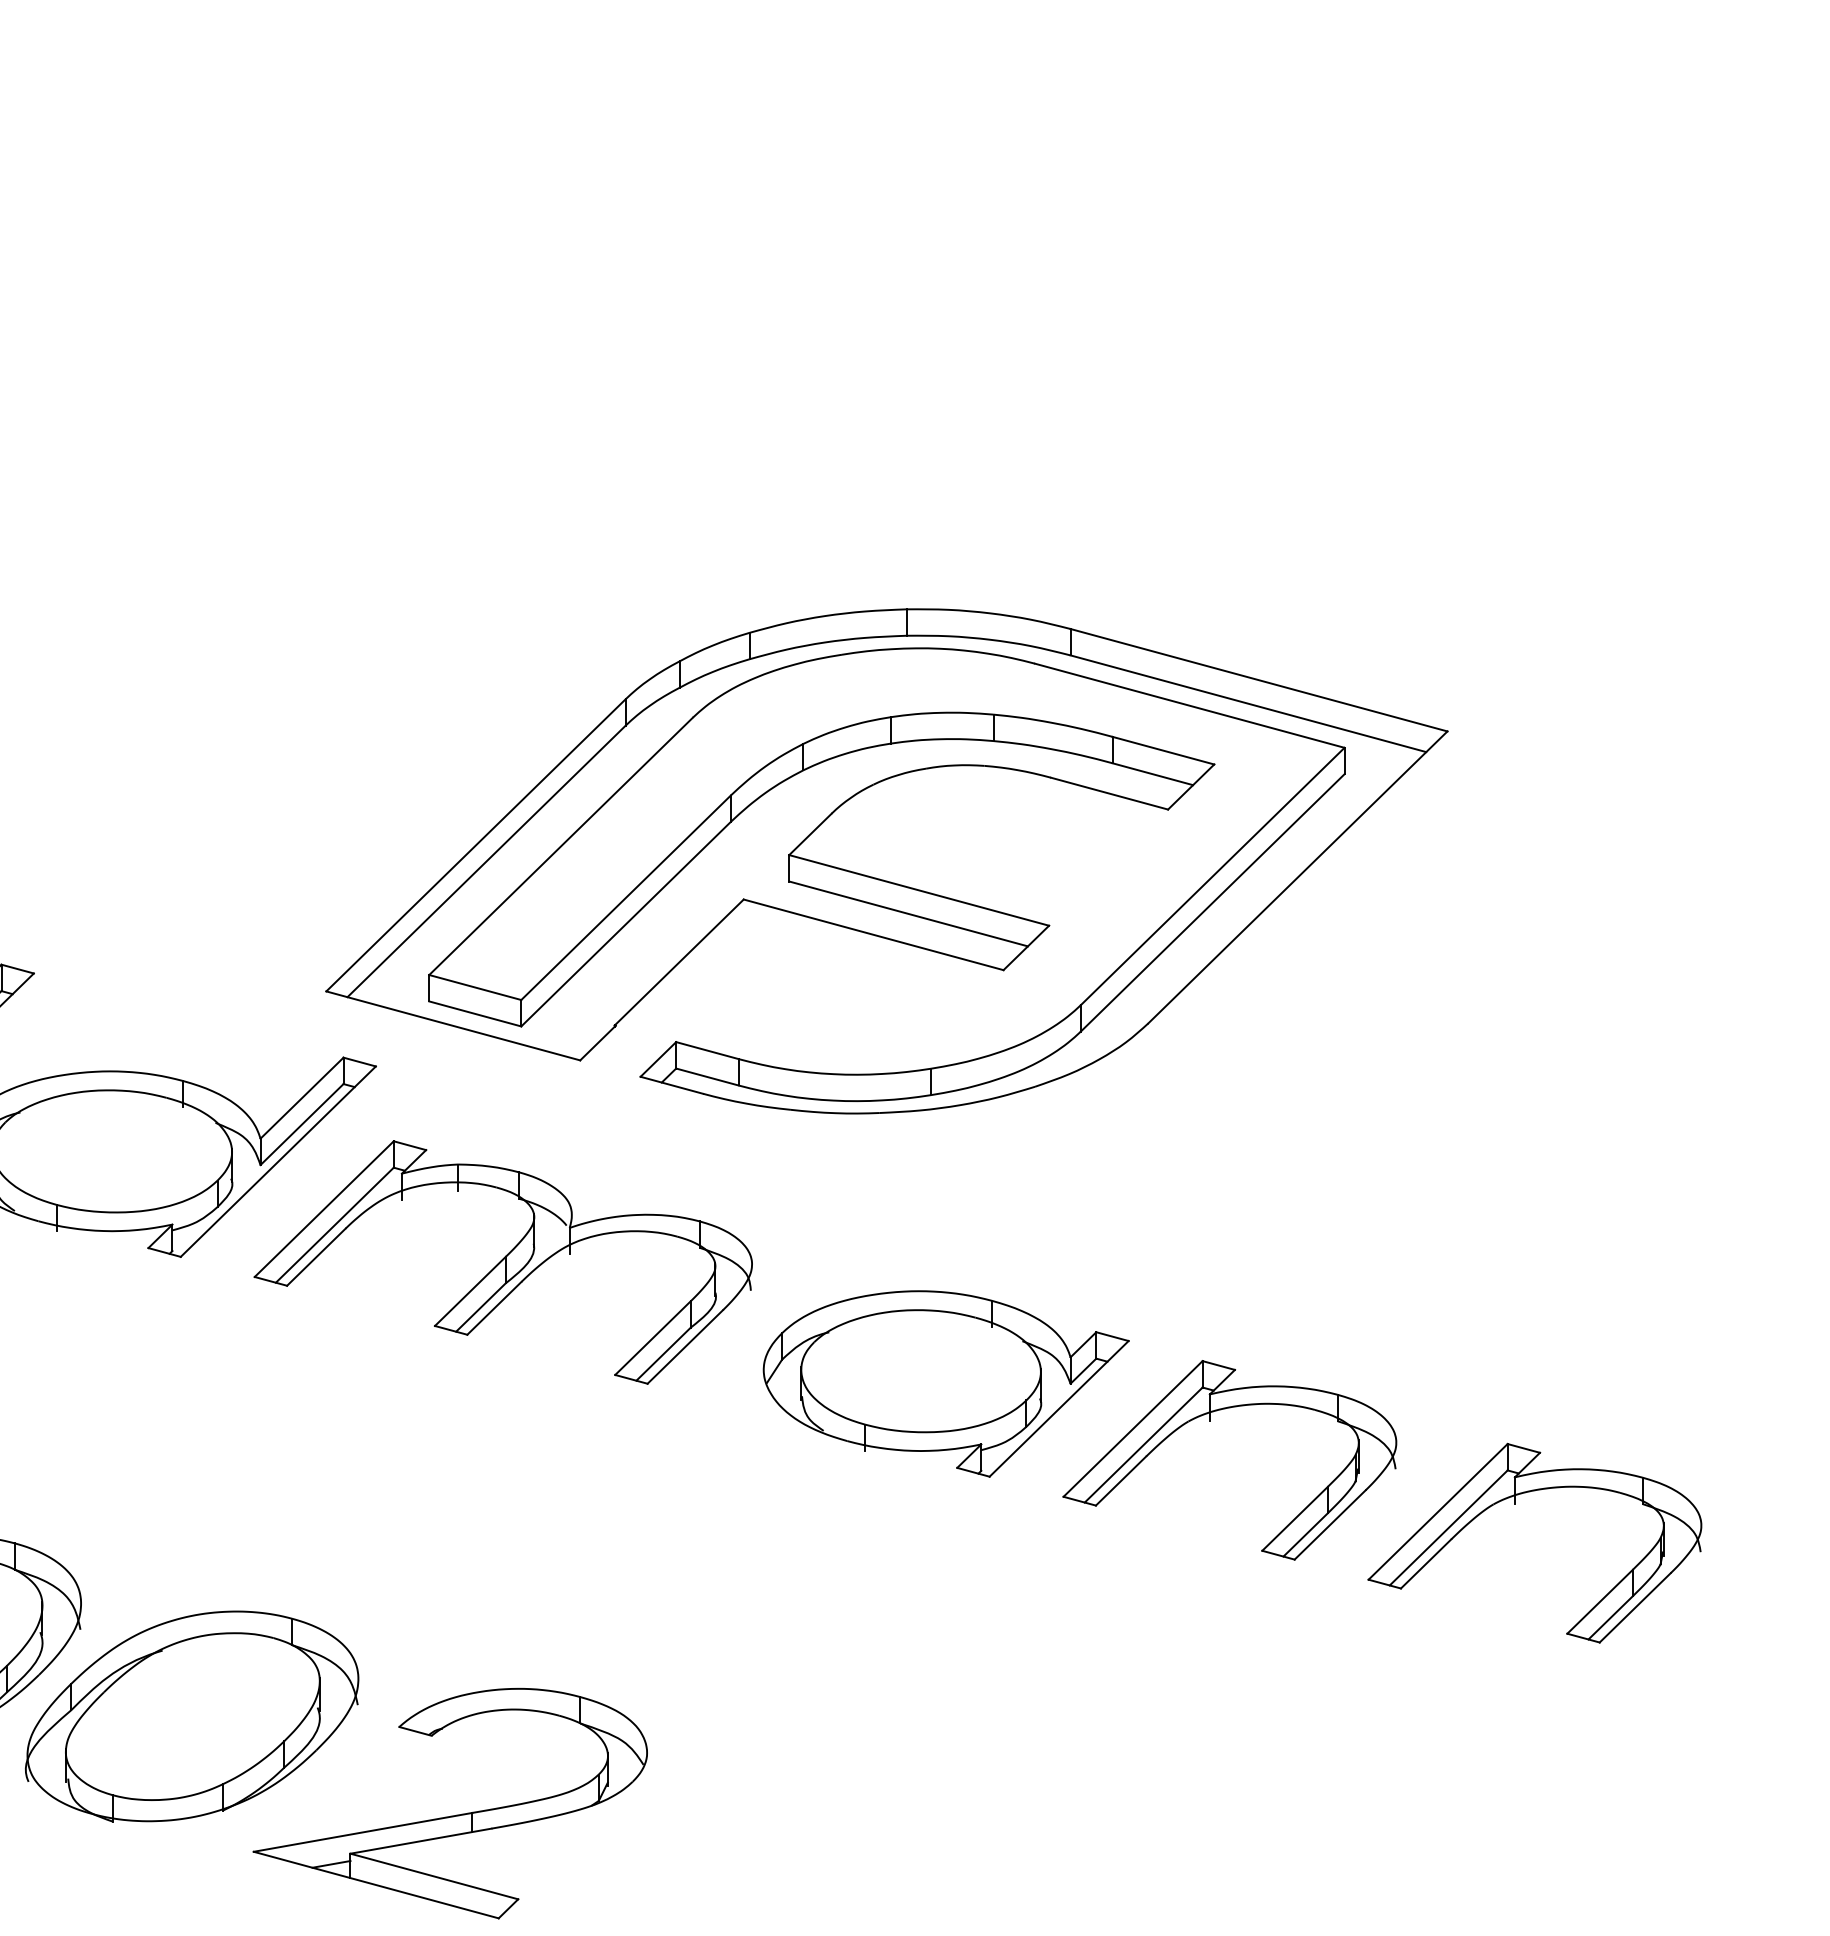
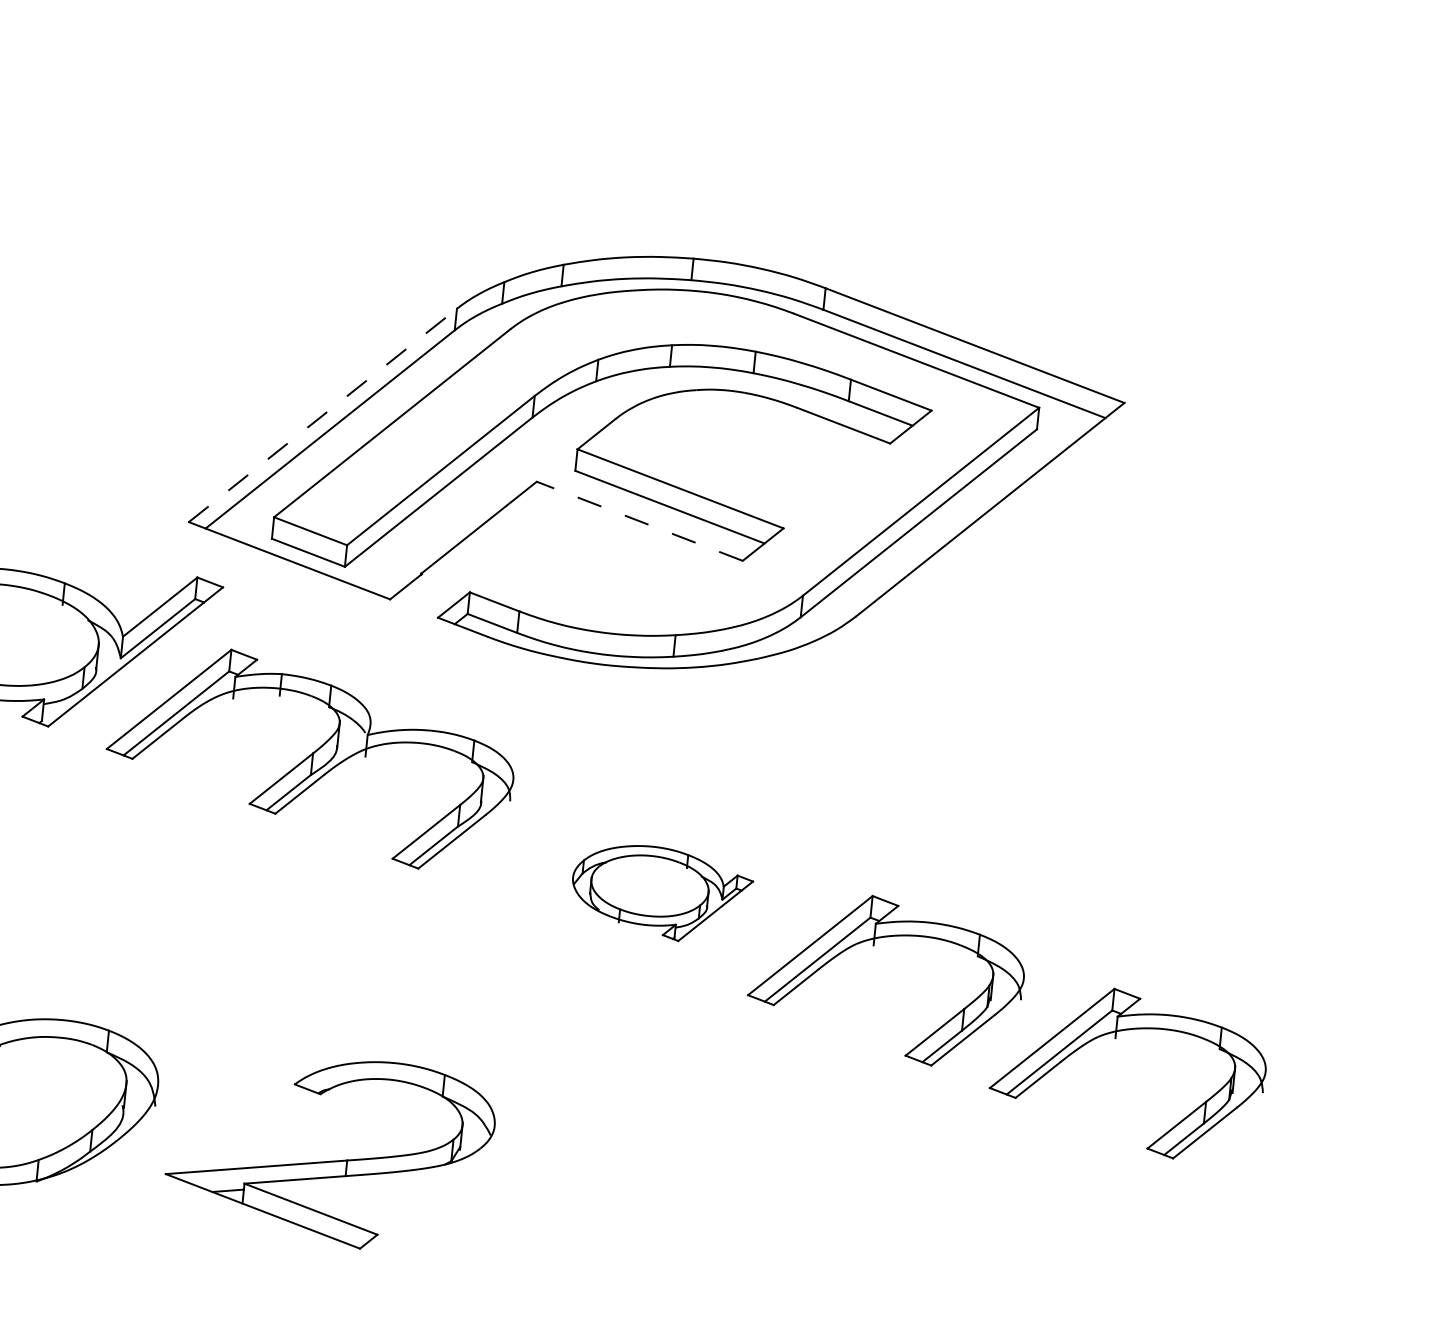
line: (476, 845) -> (323, 415), solid -> dashed
line: (873, 934) -> (639, 521), solid -> dashed
part: (945, 1383) -> (661, 893), size x0.6
part: (450, 1815) -> (329, 1160), moved

